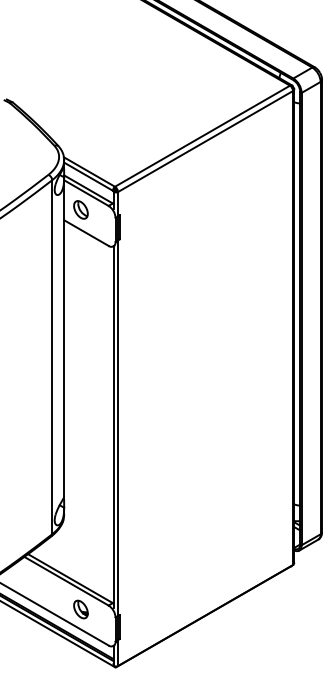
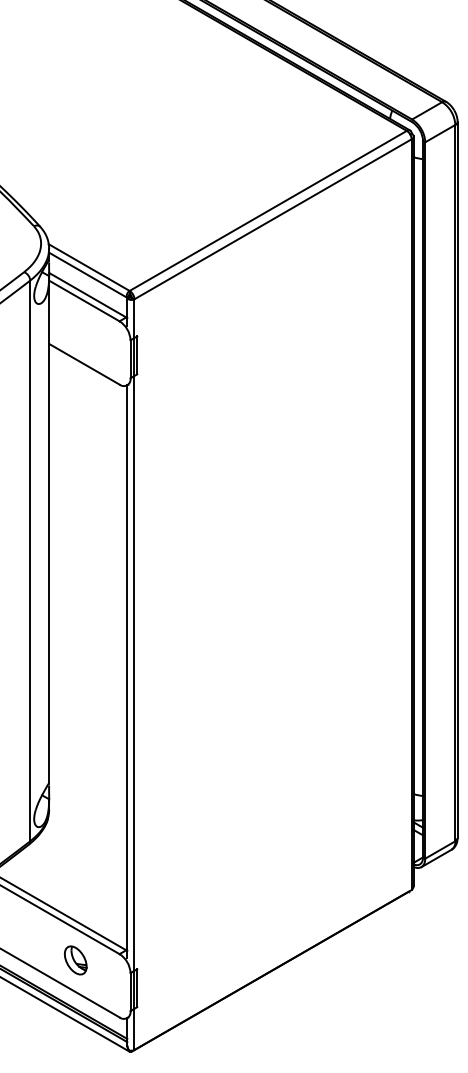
part: (80, 209) -> (75, 326), removed

